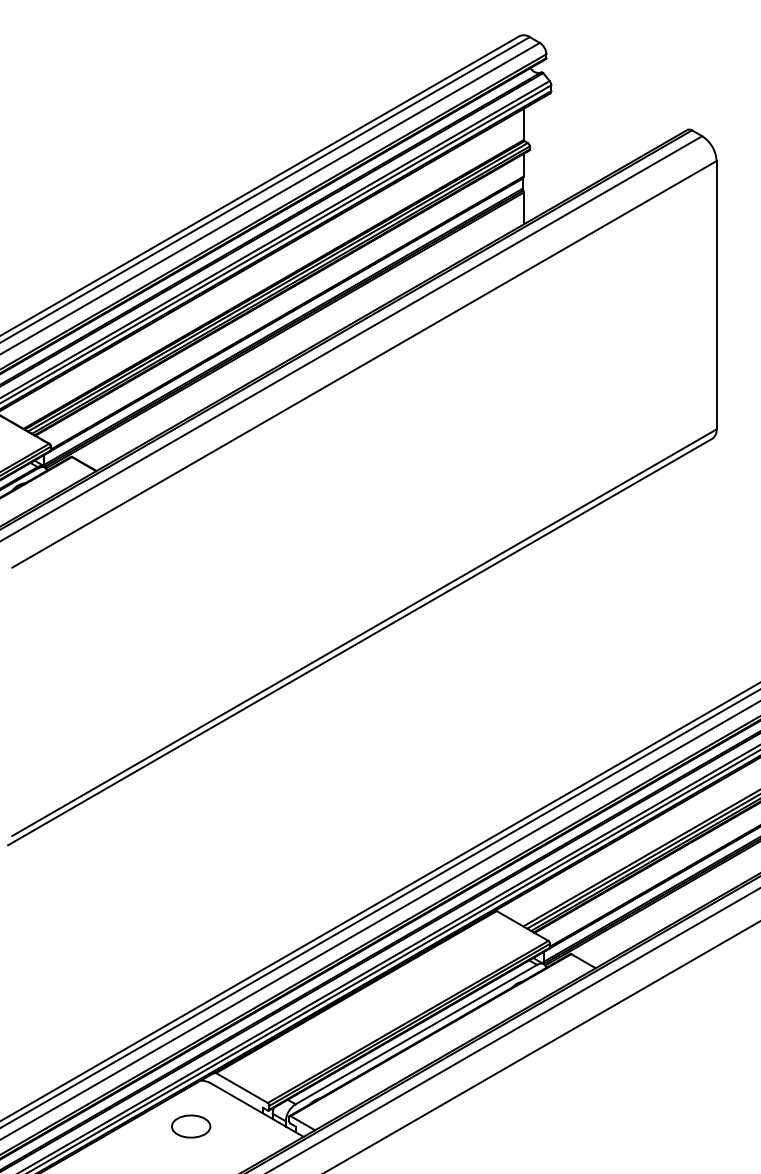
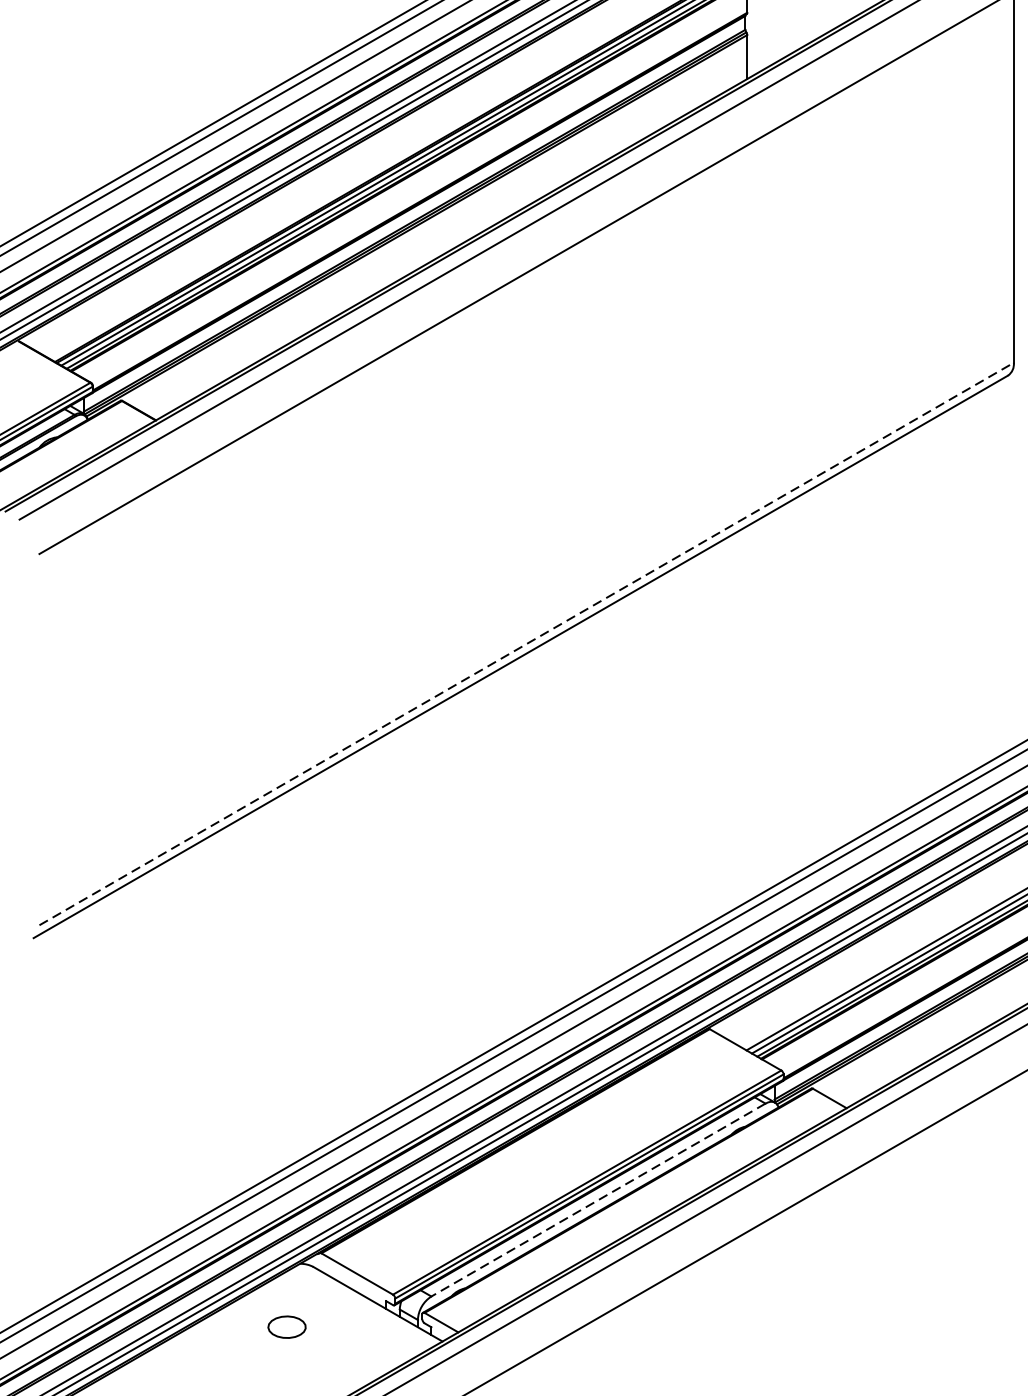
line: (364, 632) -> (526, 643), solid -> dashed
line: (415, 1034) -> (597, 1199), solid -> dashed
part: (191, 1126) -> (287, 1327), size x0.7

